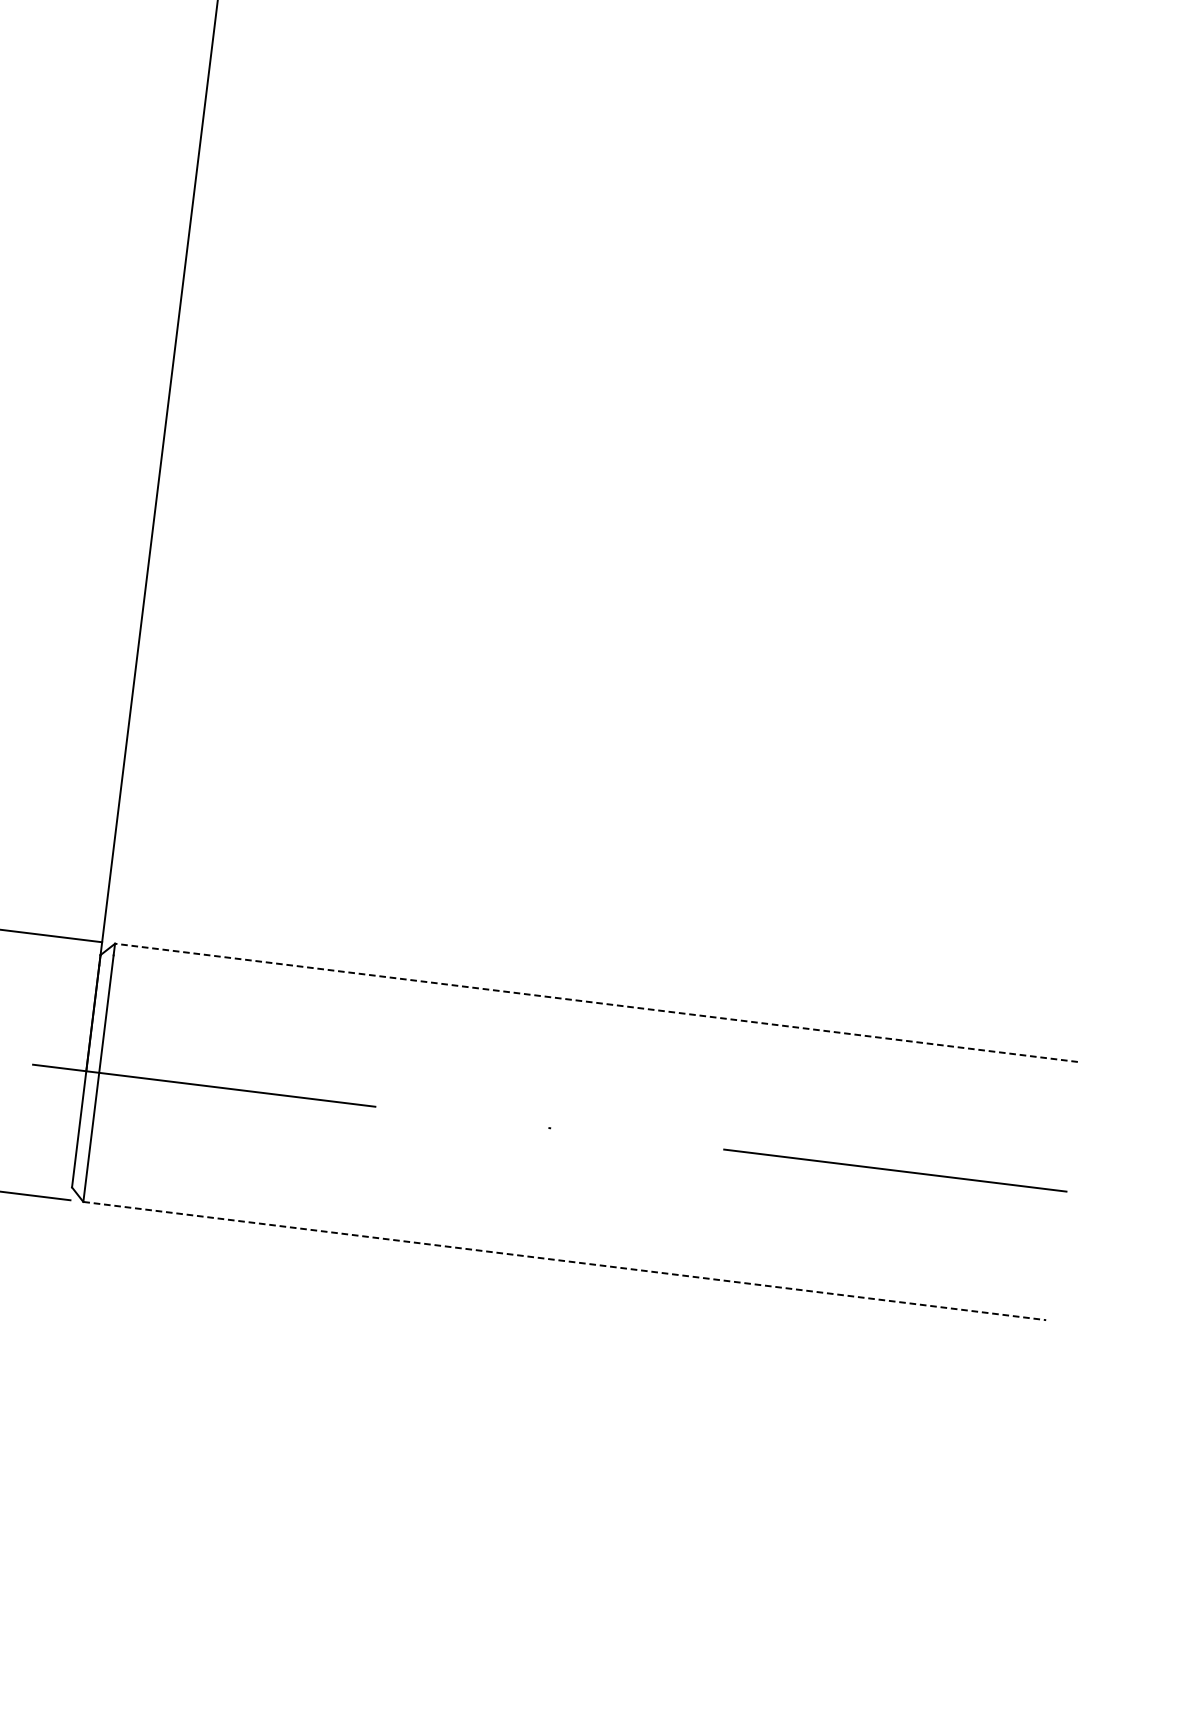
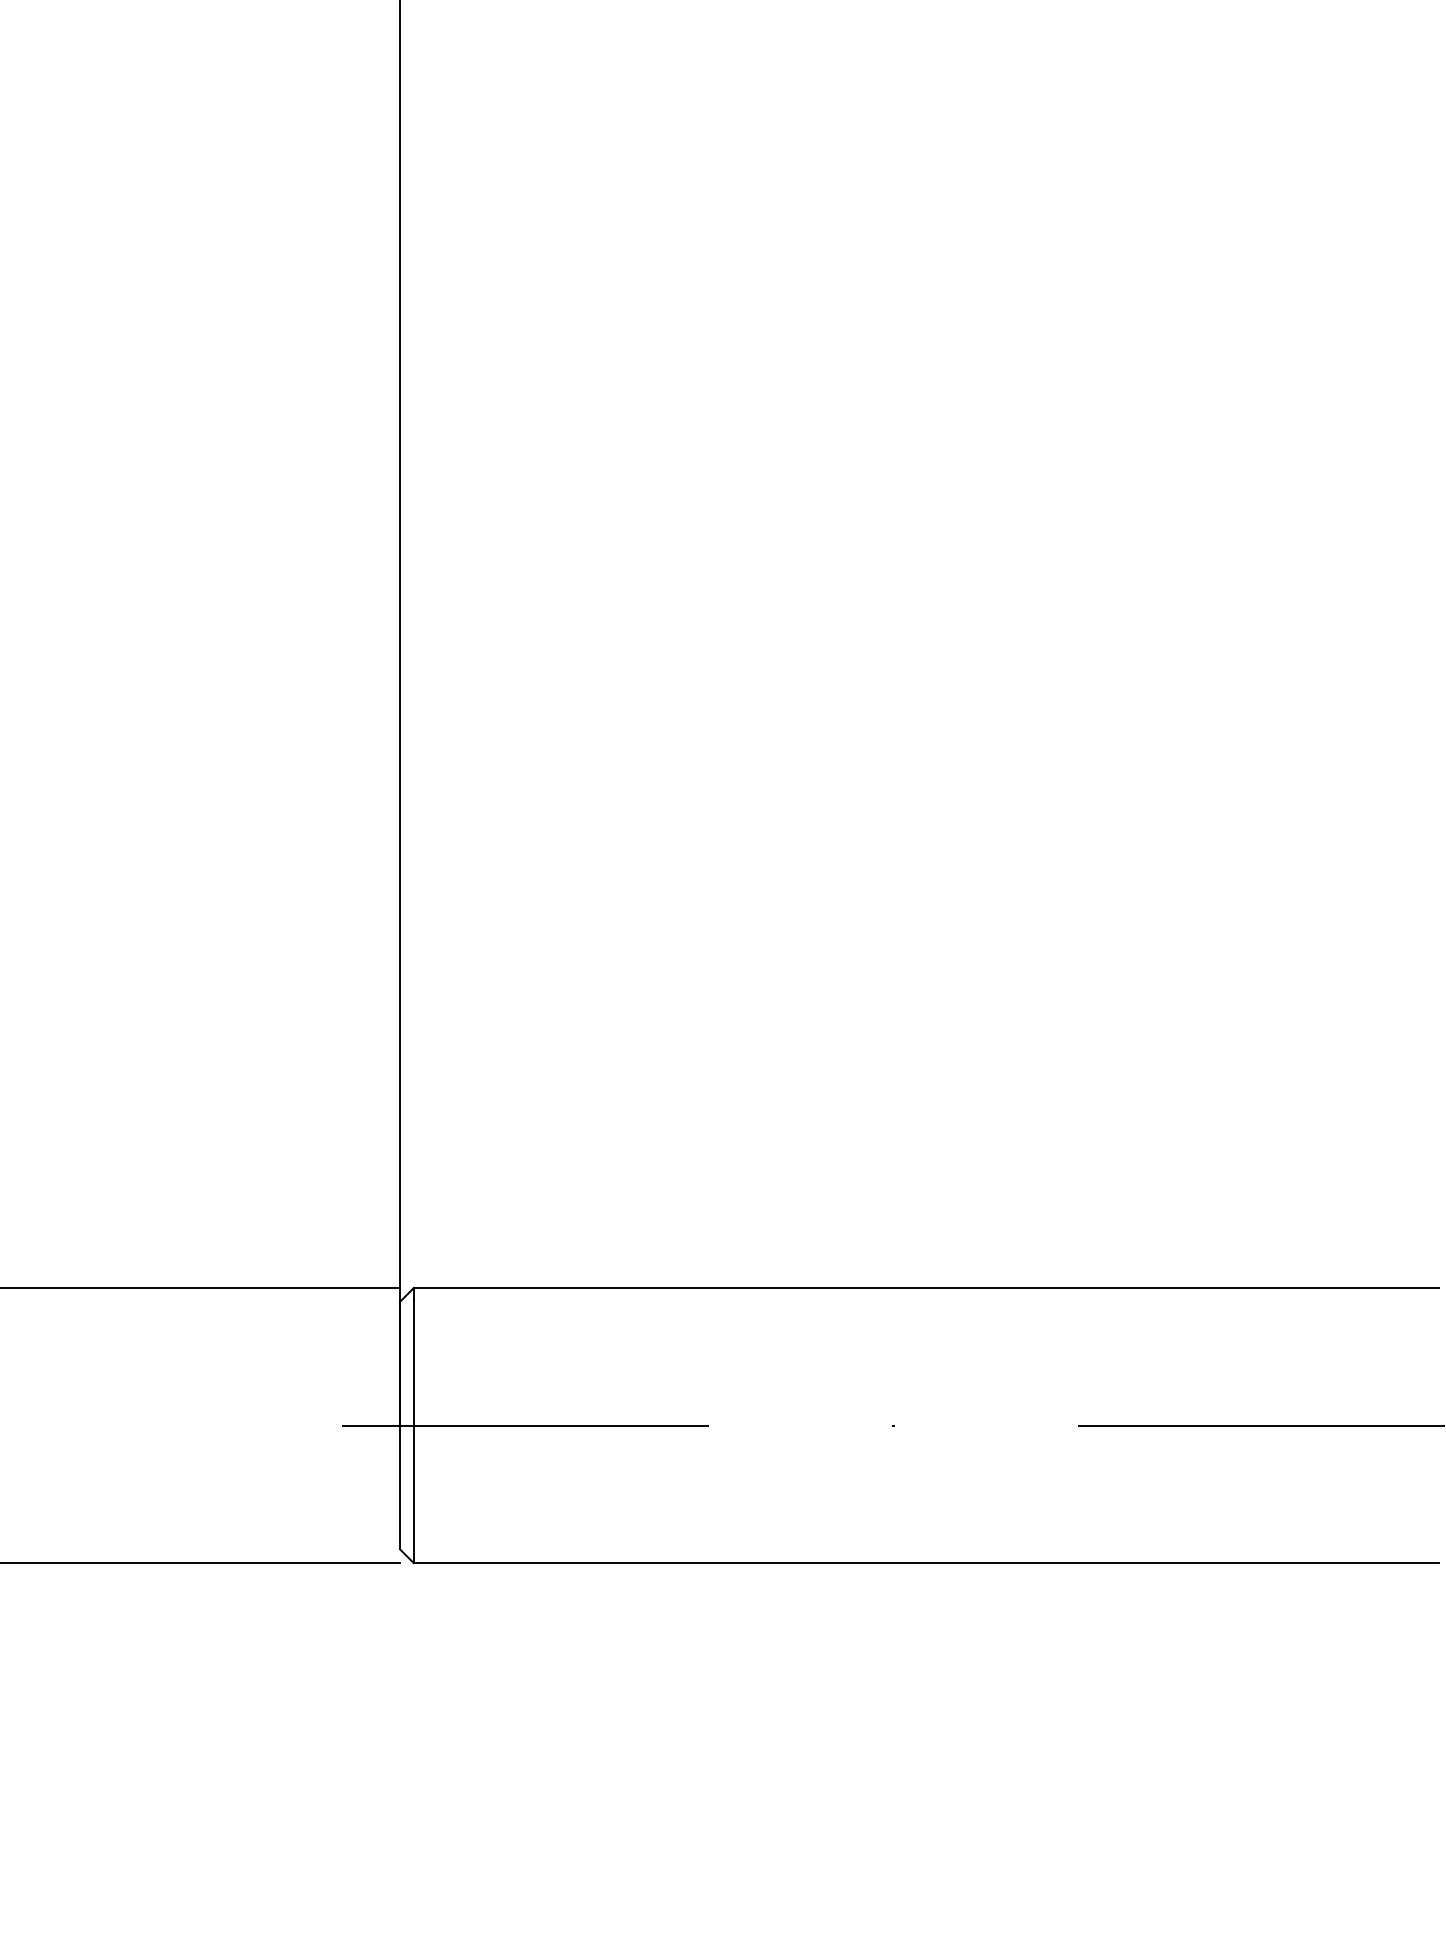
line: (596, 1003) -> (926, 1288), dashed -> solid
line: (564, 1261) -> (926, 1563), dashed -> solid

